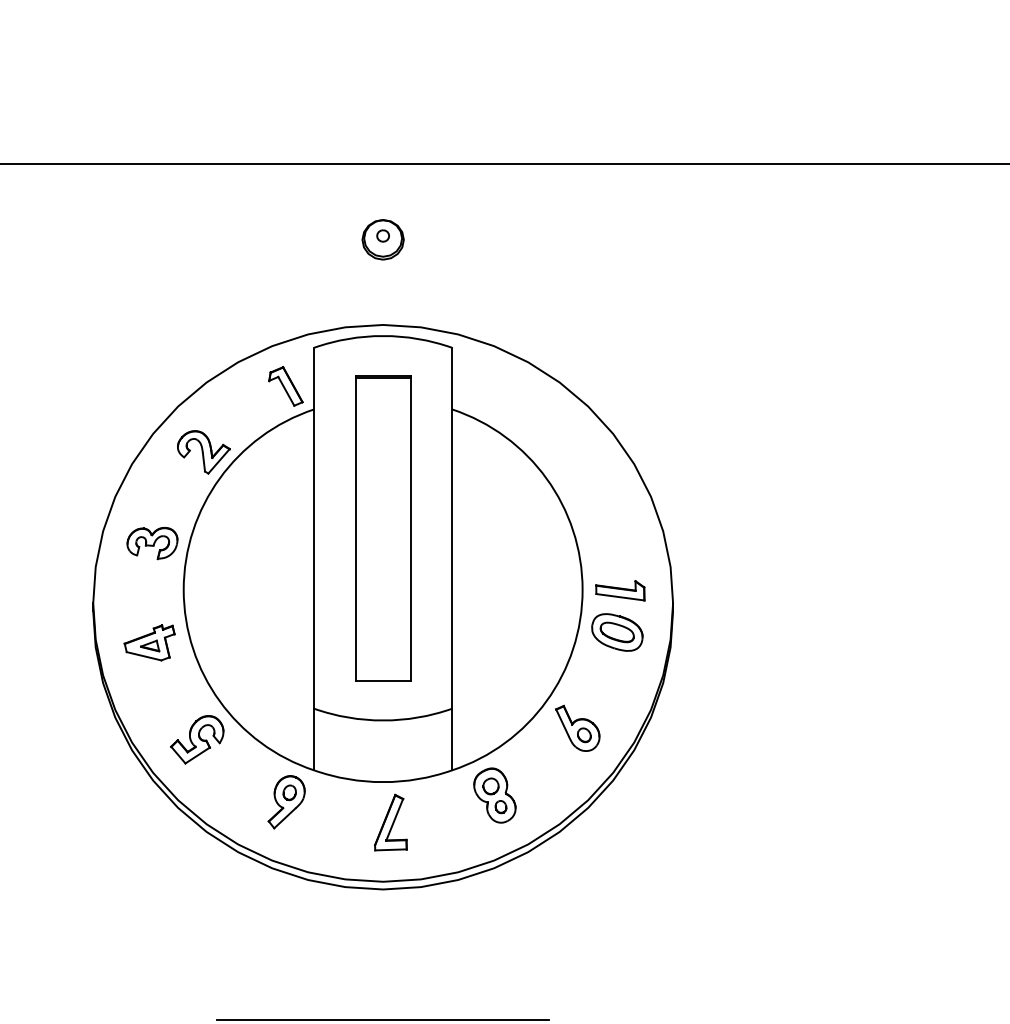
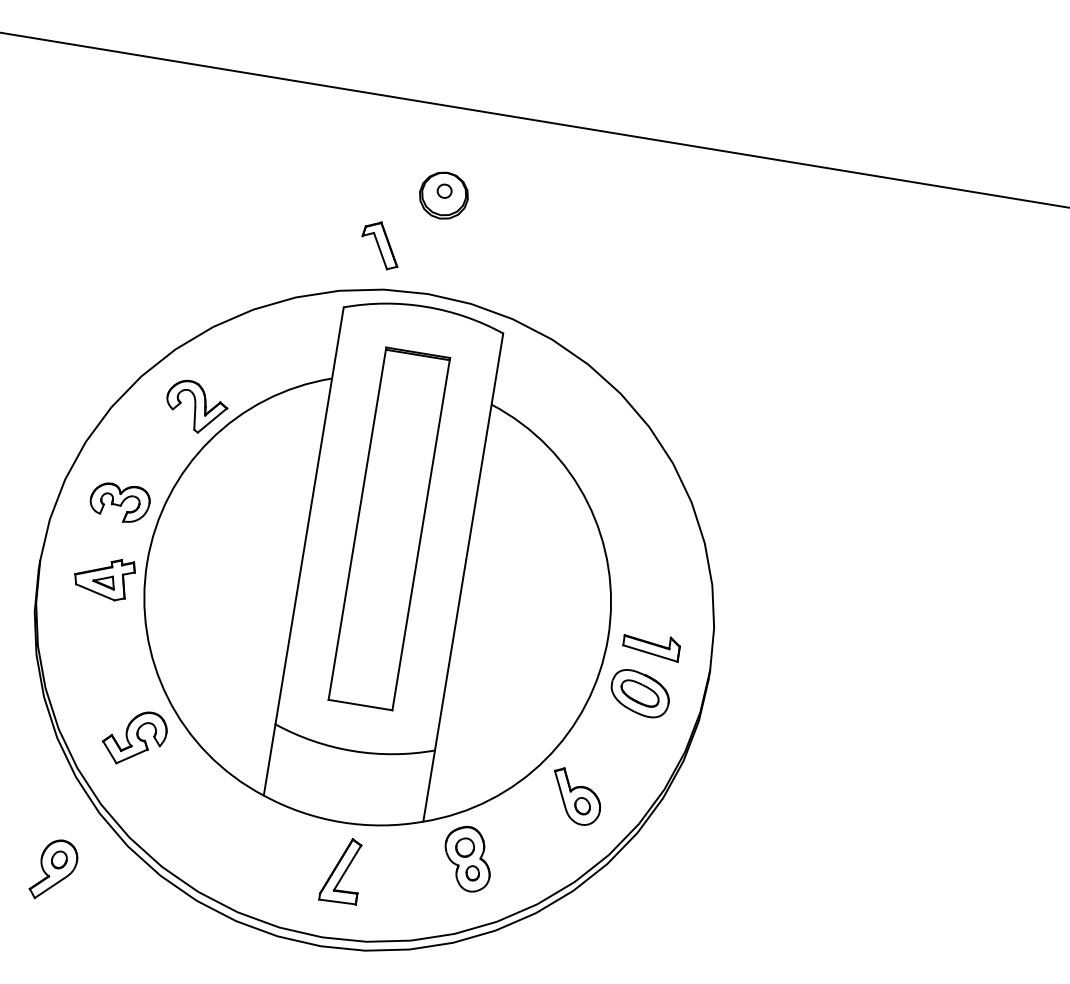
part: (285, 386) -> (380, 245), moved
part: (149, 642) -> (104, 577), moved
part: (286, 802) -> (53, 870), moved

